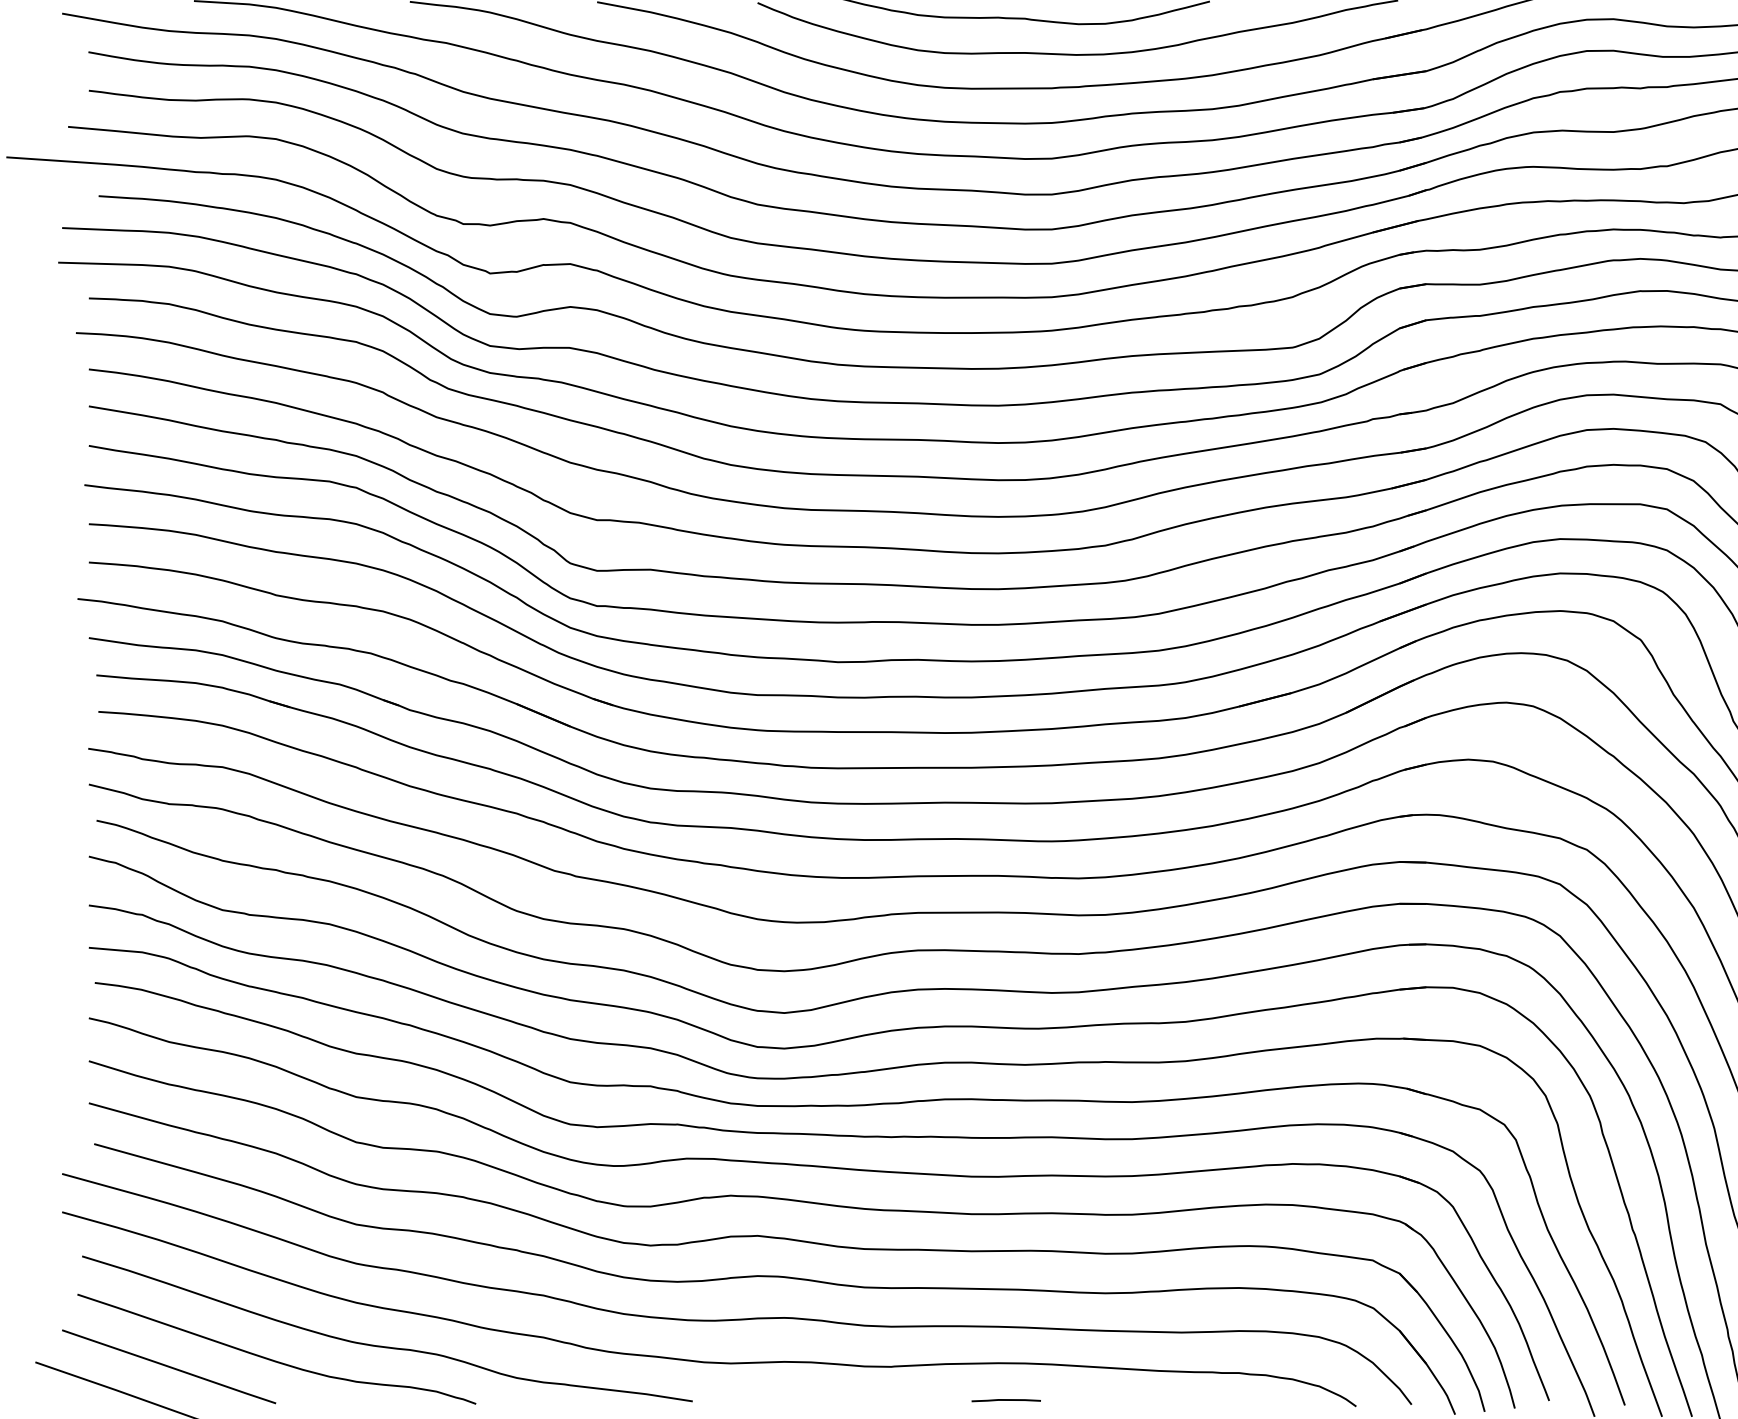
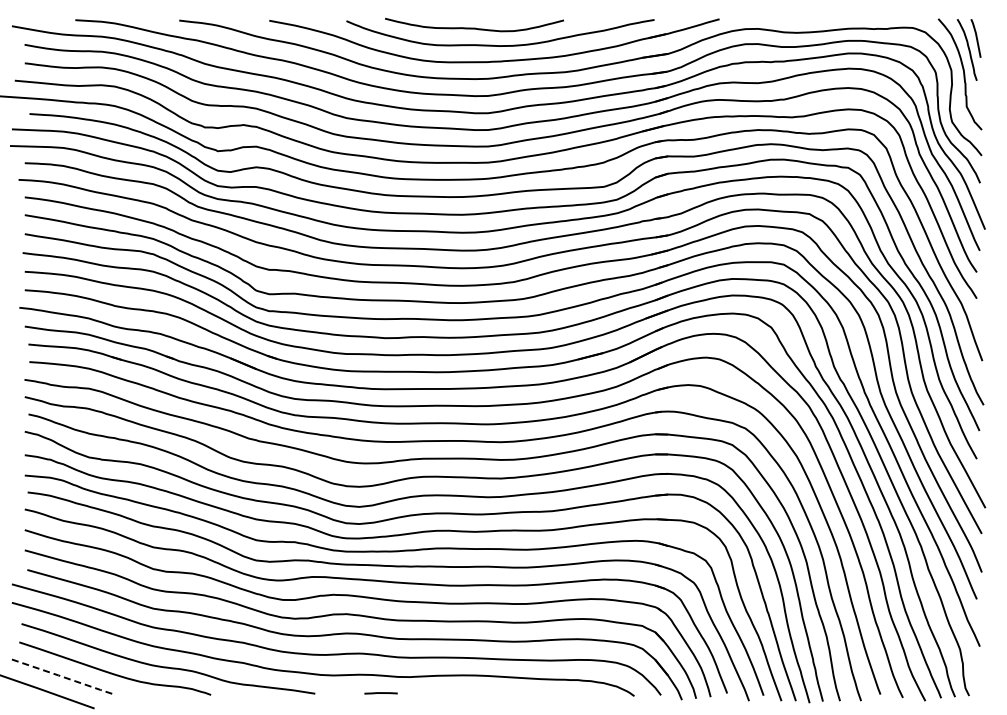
line: (171, 1367) -> (64, 677), solid -> dashed
line: (1005, 1400) -> (380, 693), moved

